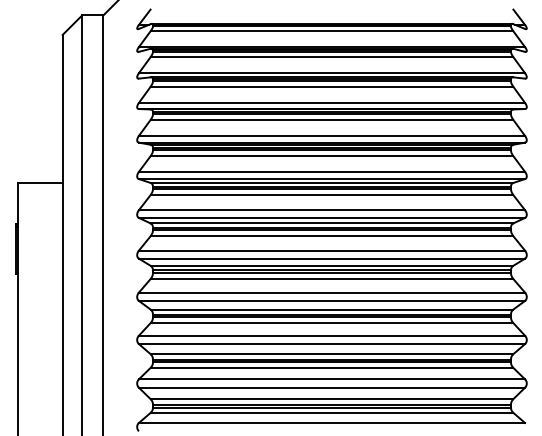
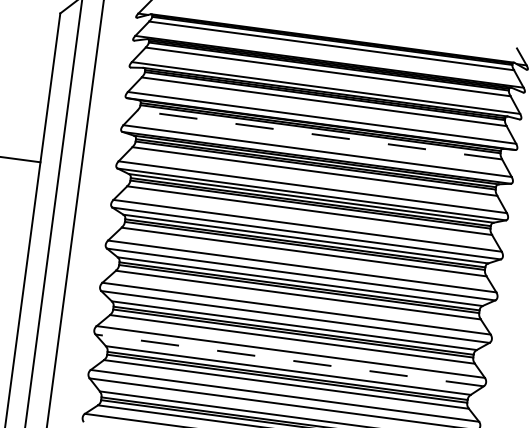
line: (331, 120) -> (319, 135), solid -> dashed
line: (331, 344) -> (289, 360), solid -> dashed

